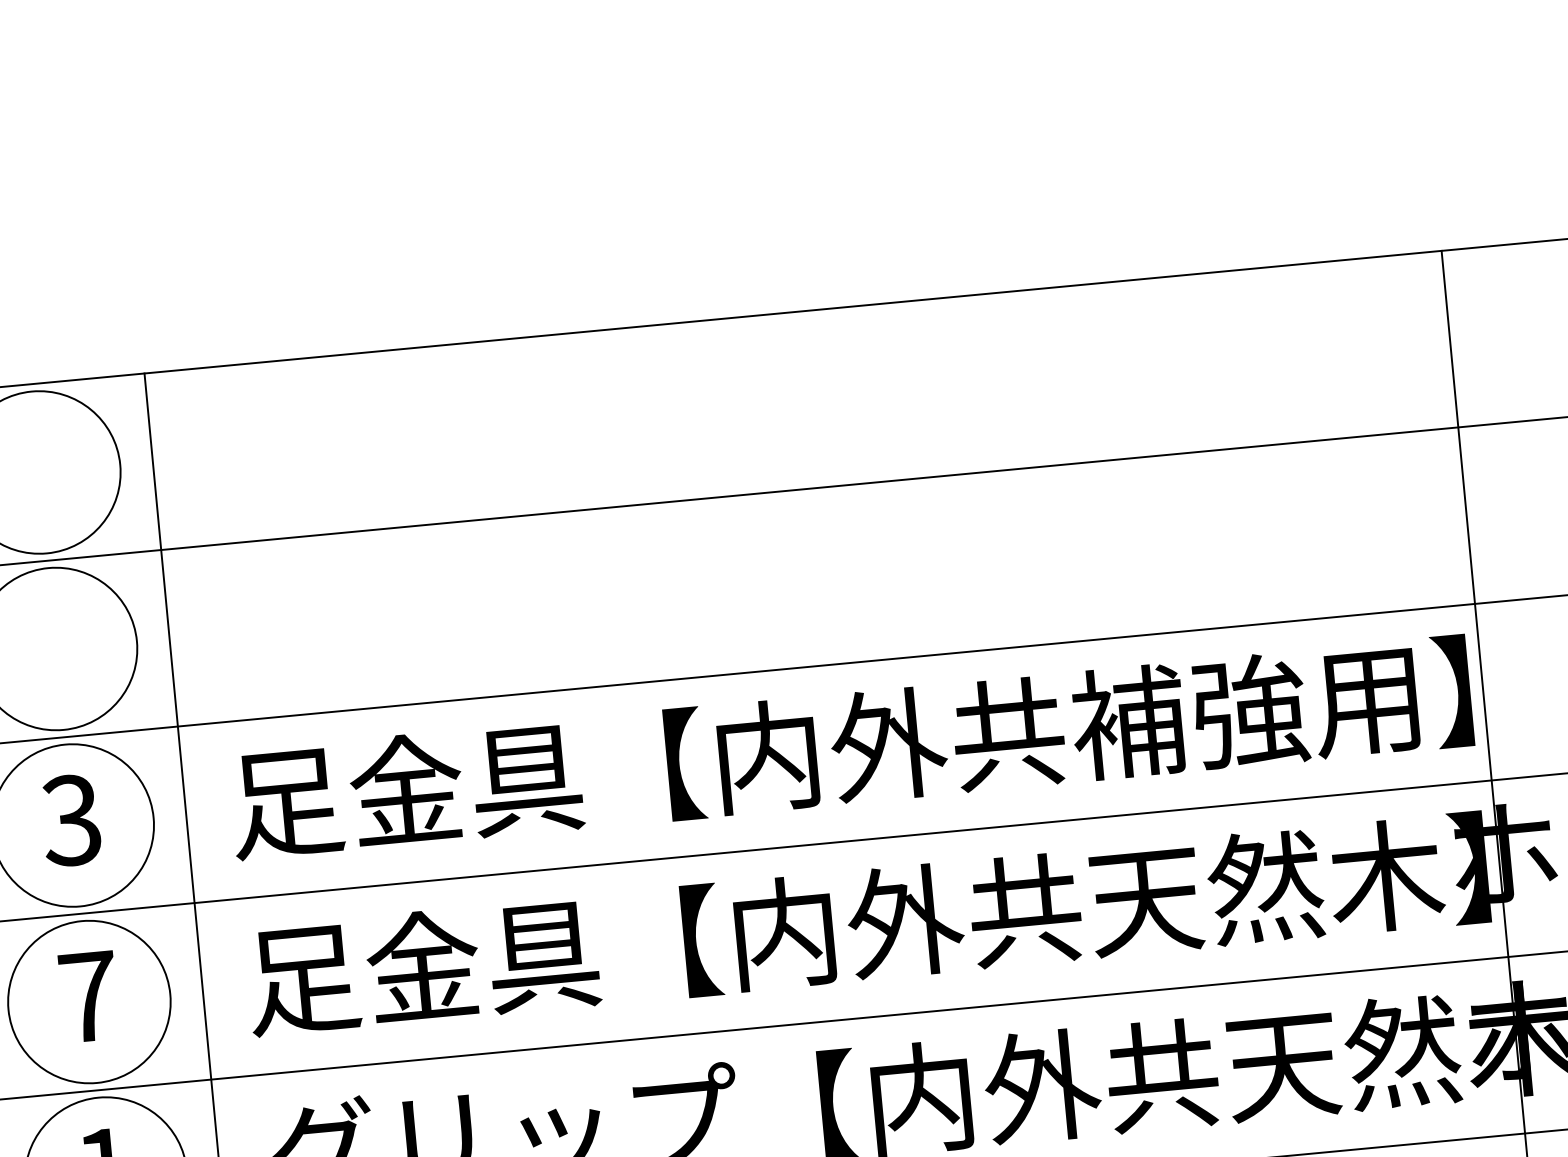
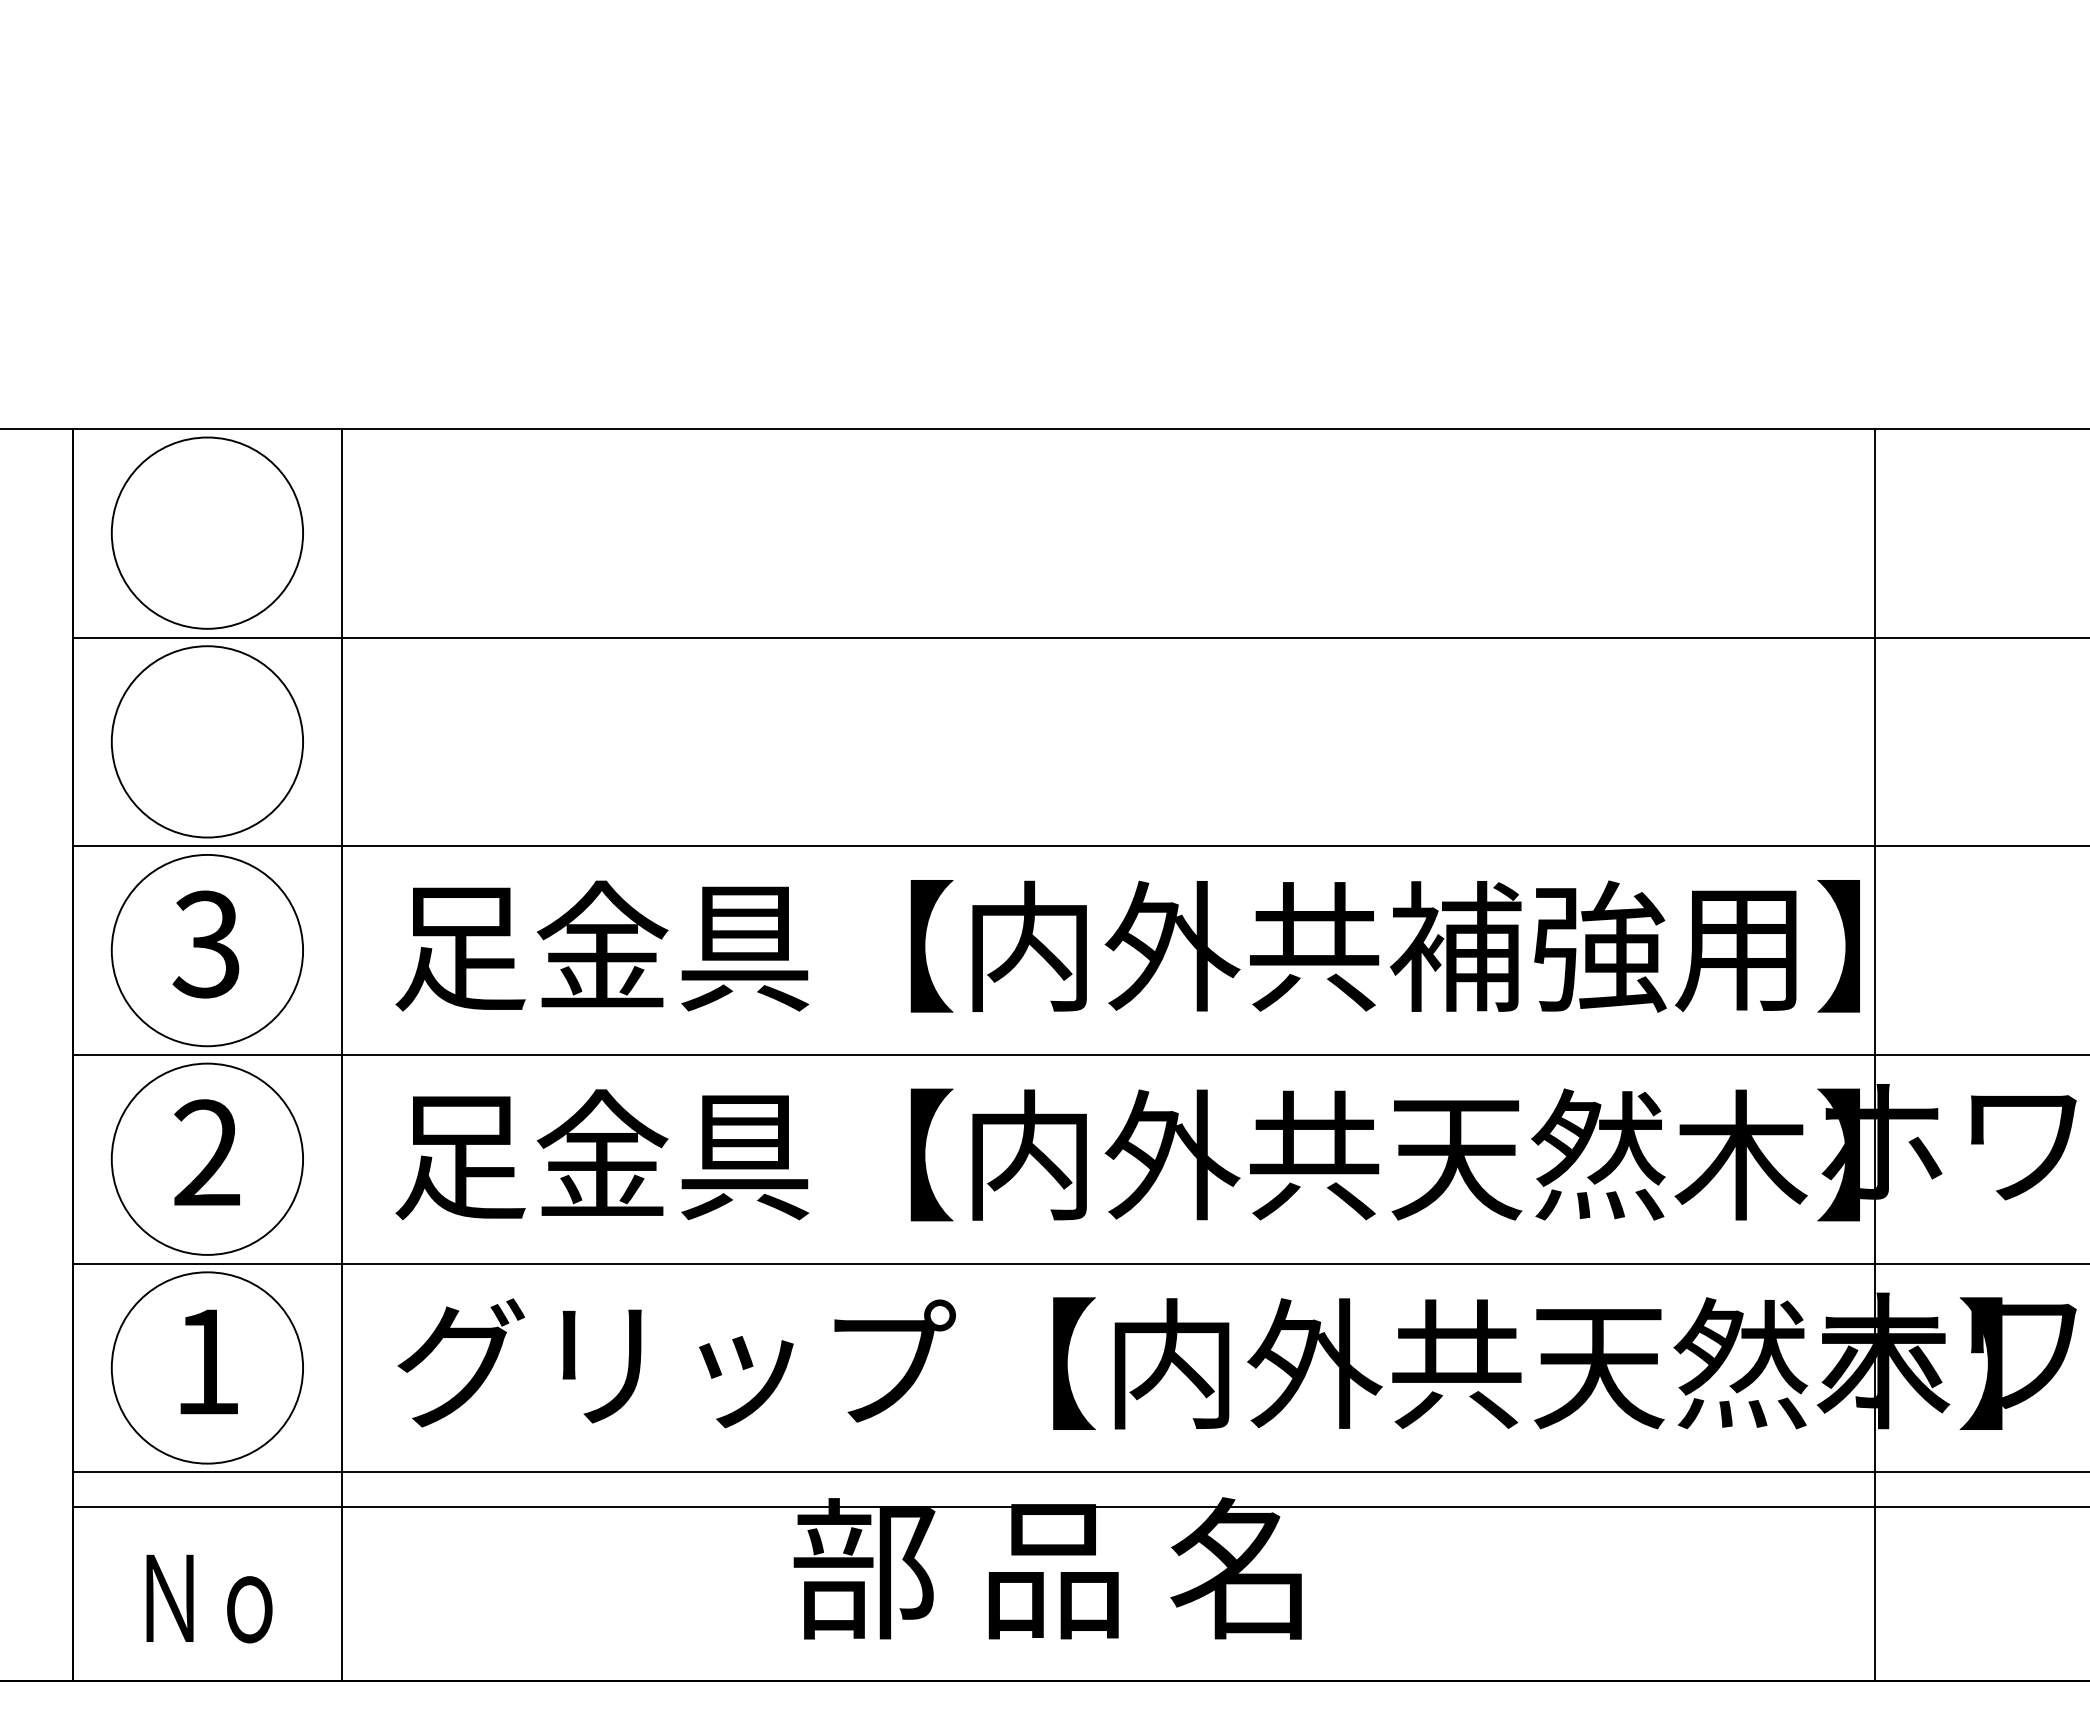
text: (88, 996) -> (207, 1152), 7 -> 2

